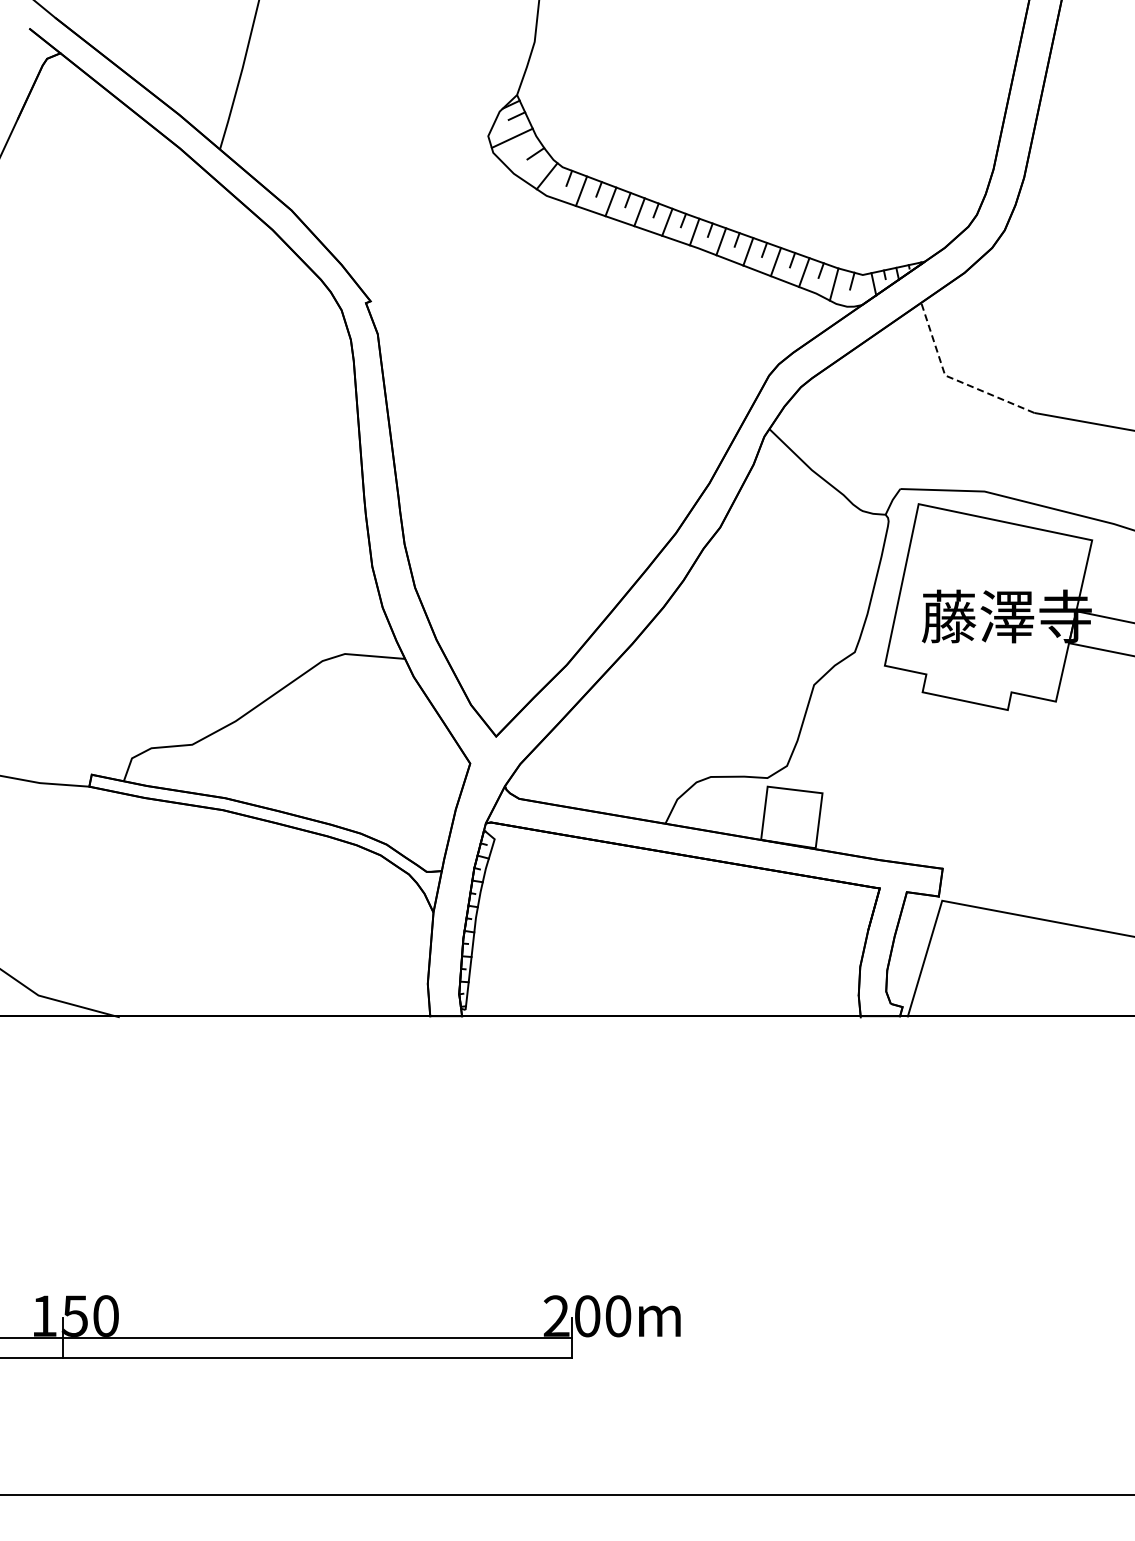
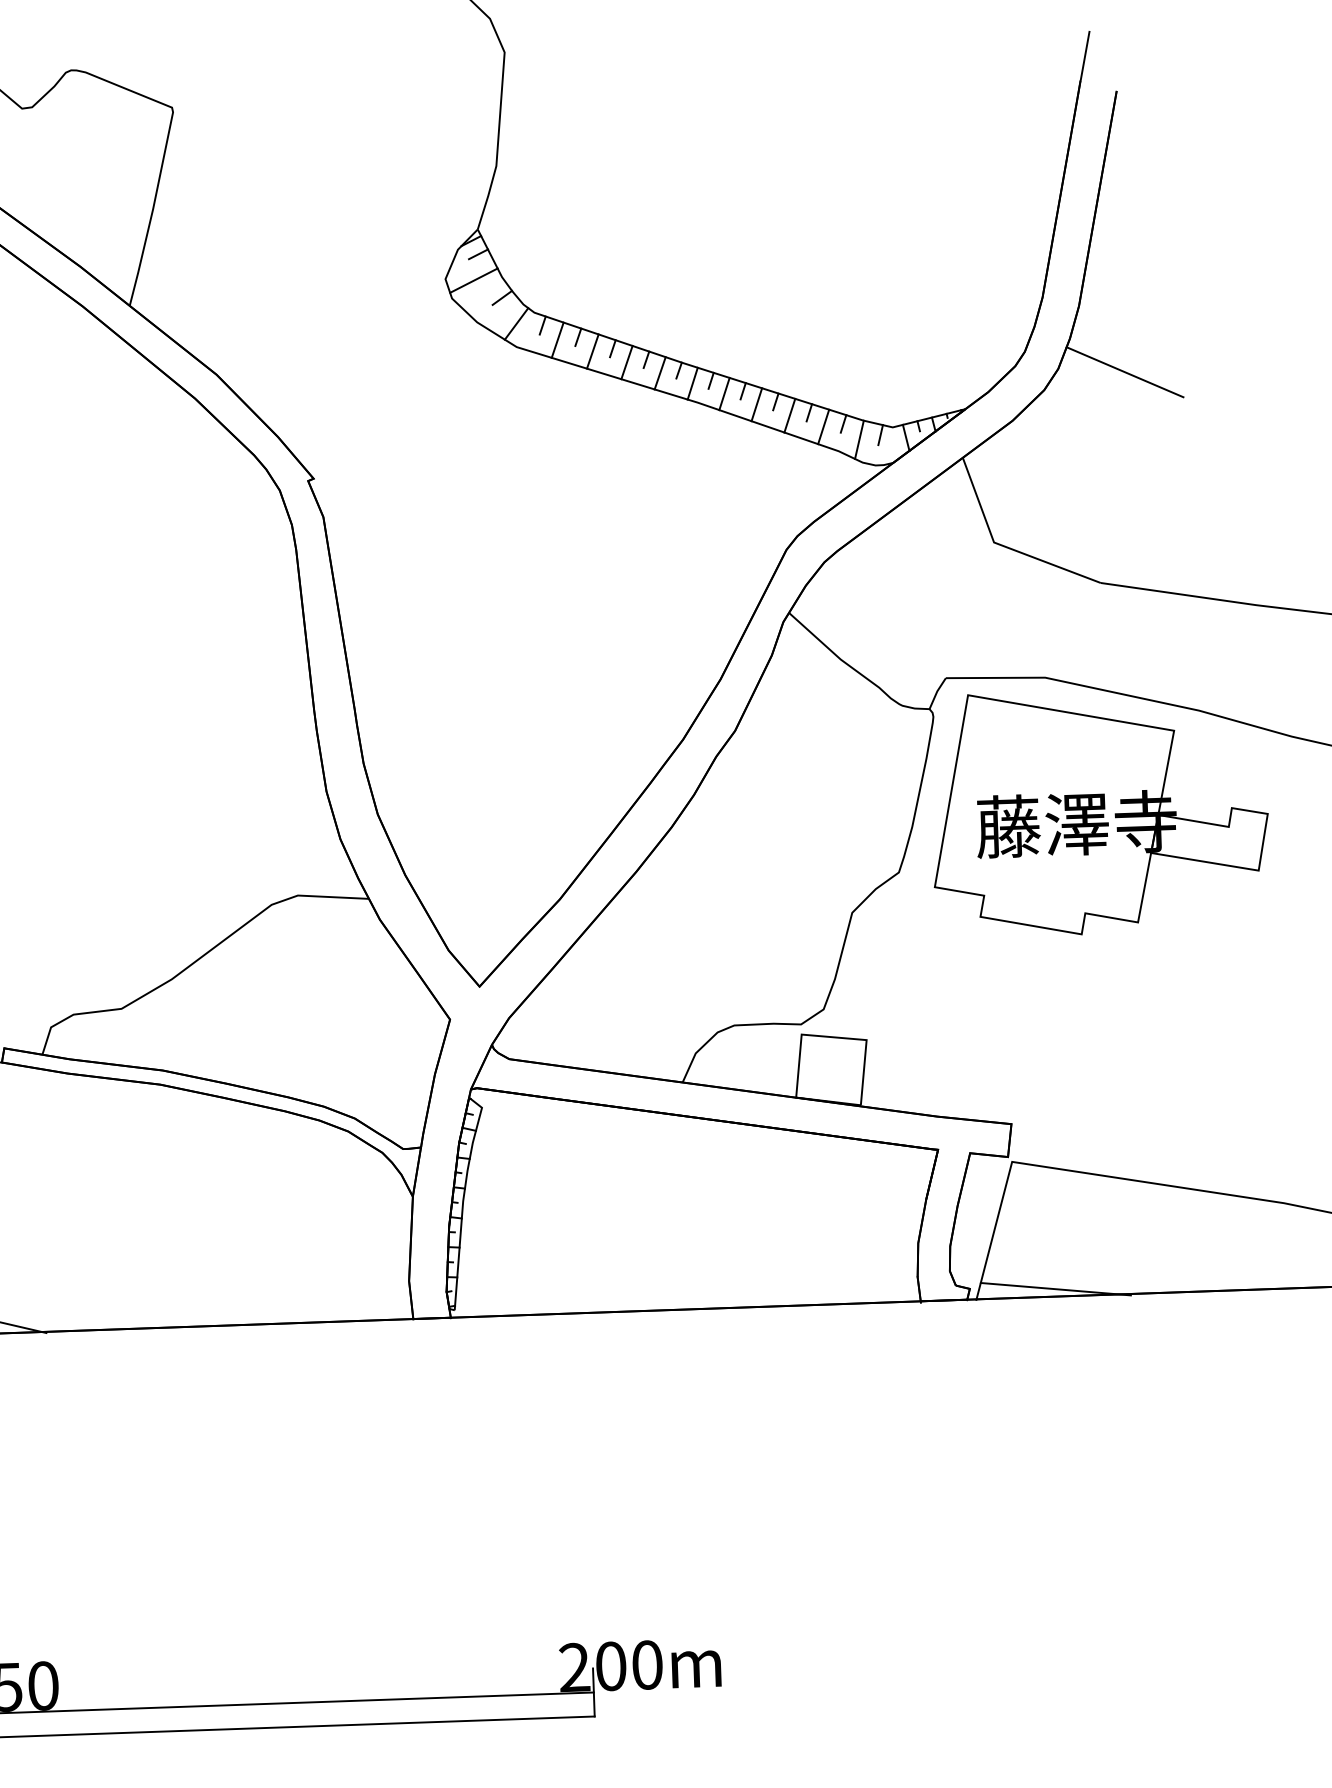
line: (1060, 235) -> (1124, 372), added
line: (953, 378) -> (1003, 545), dashed -> solid
line: (975, 1009) -> (1055, 1288), added

